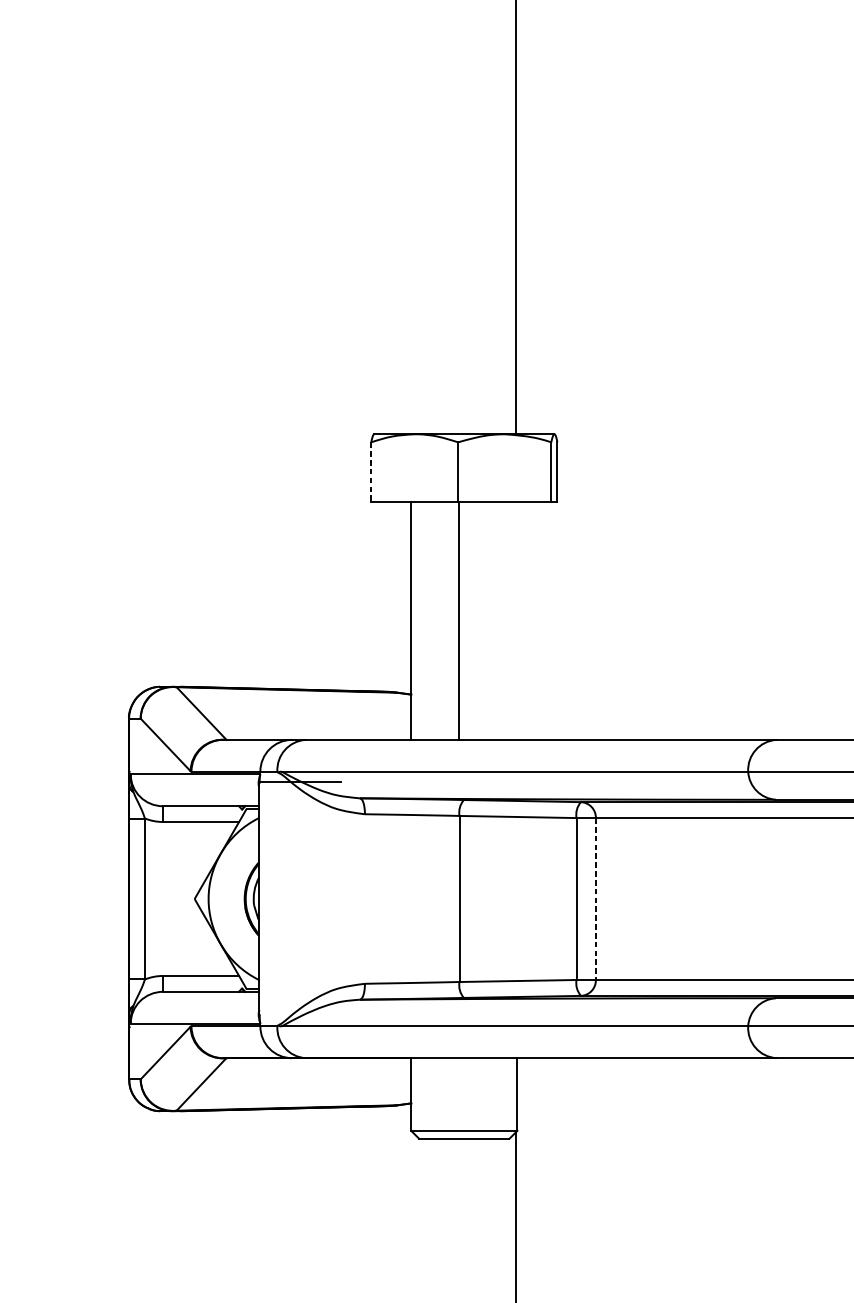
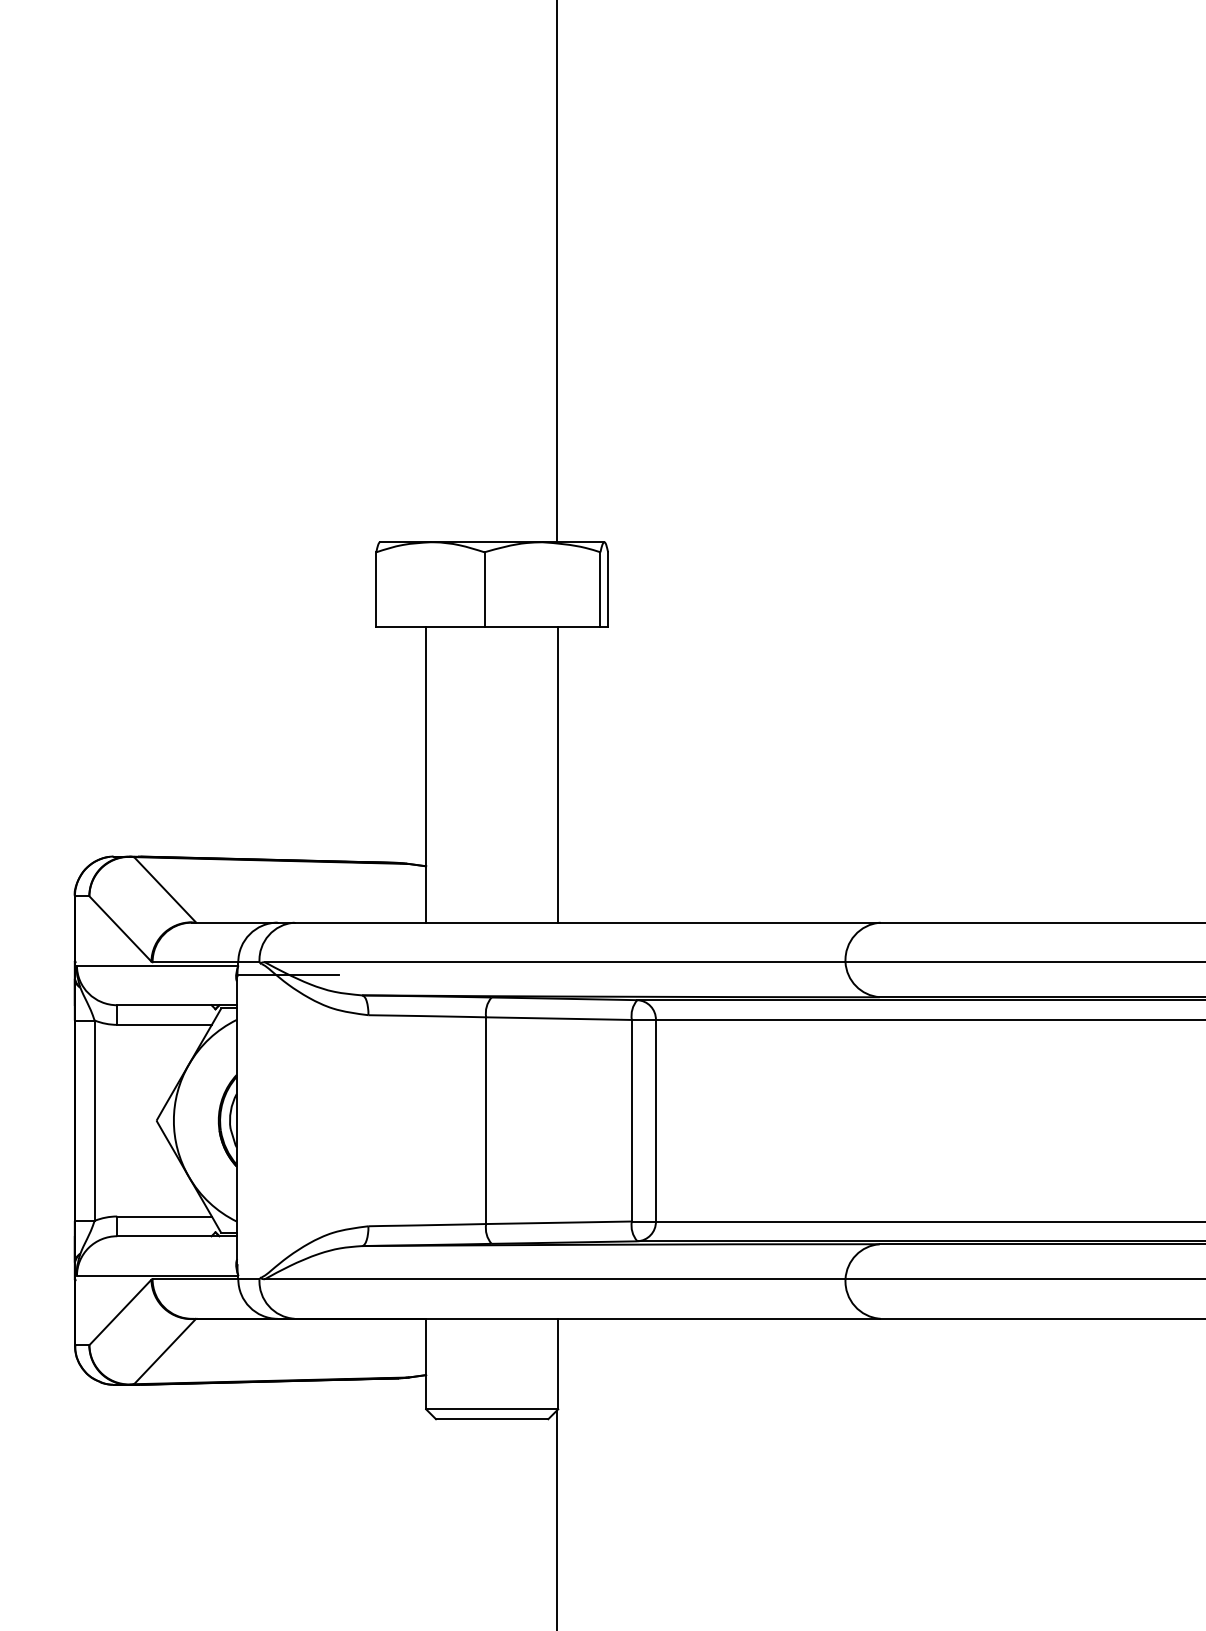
line: (371, 473) -> (376, 590), dashed -> solid
line: (458, 620) -> (558, 774), moved
line: (595, 898) -> (655, 1120), dashed -> solid

